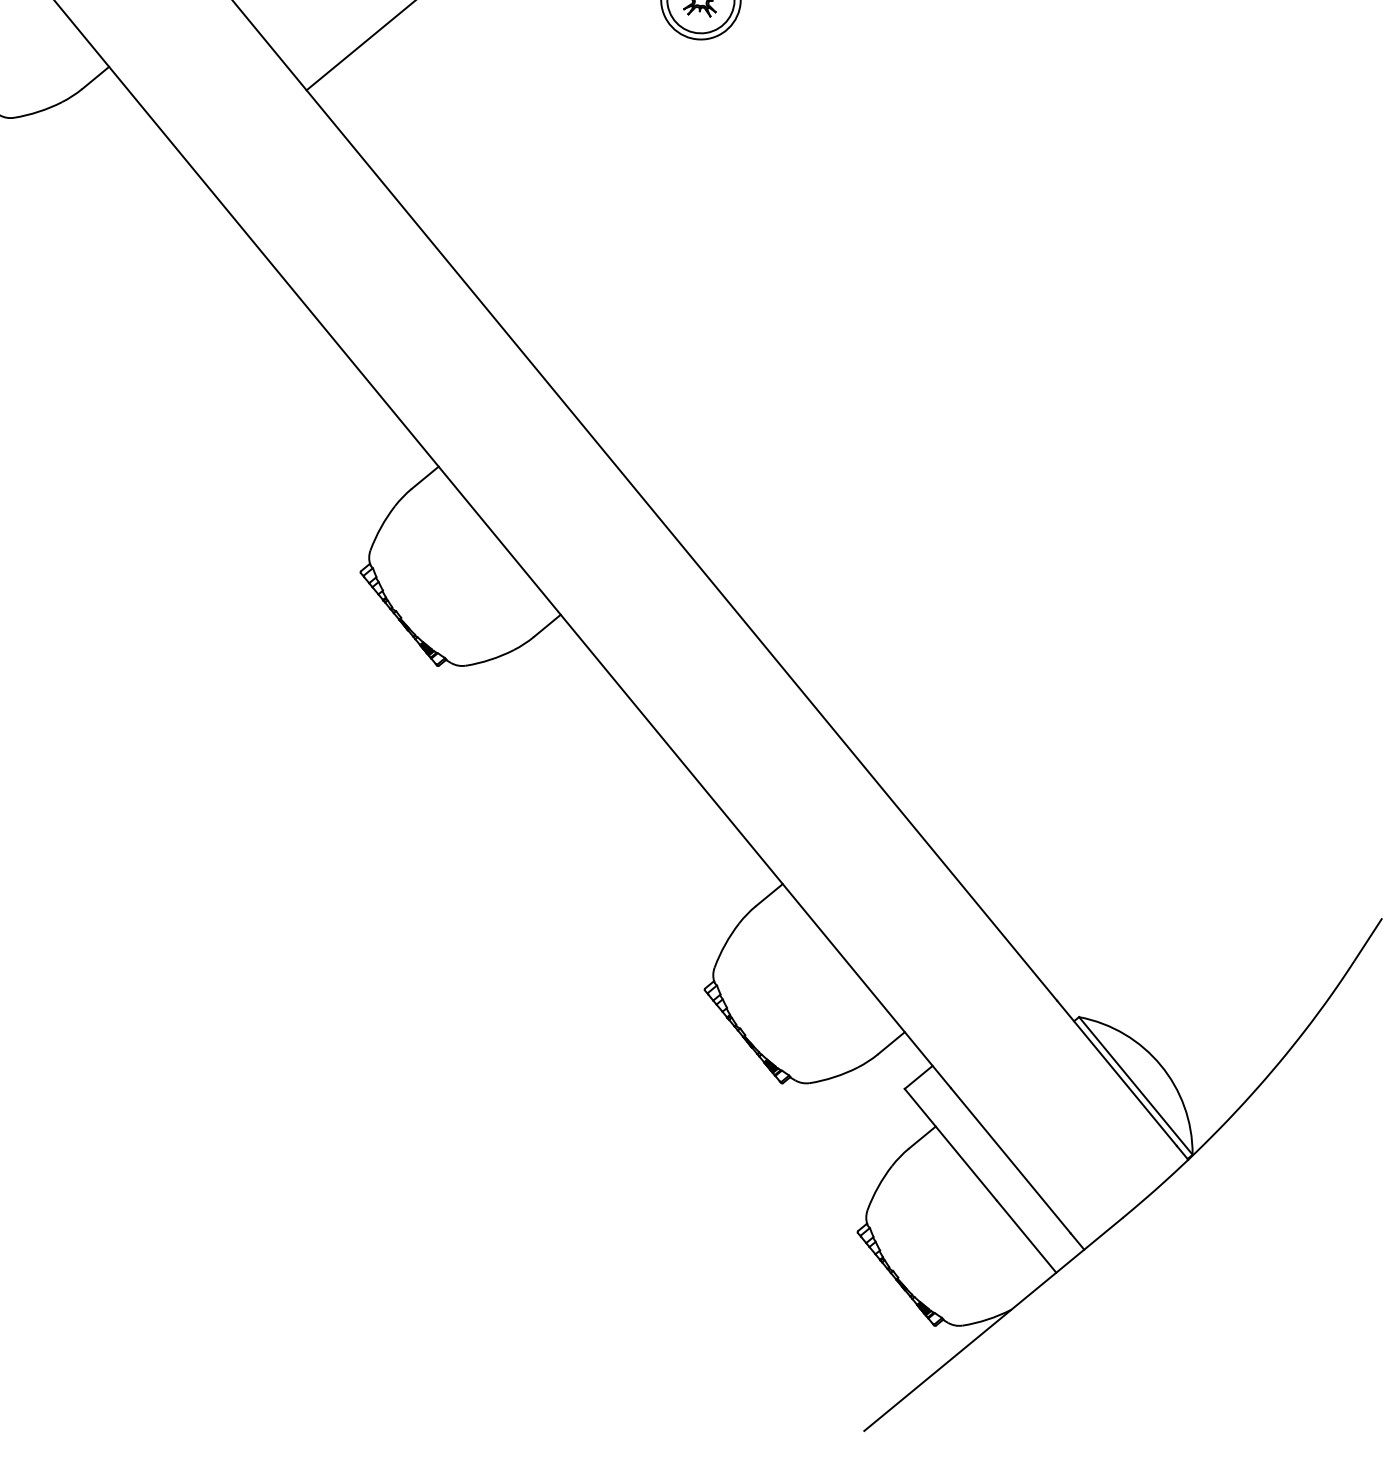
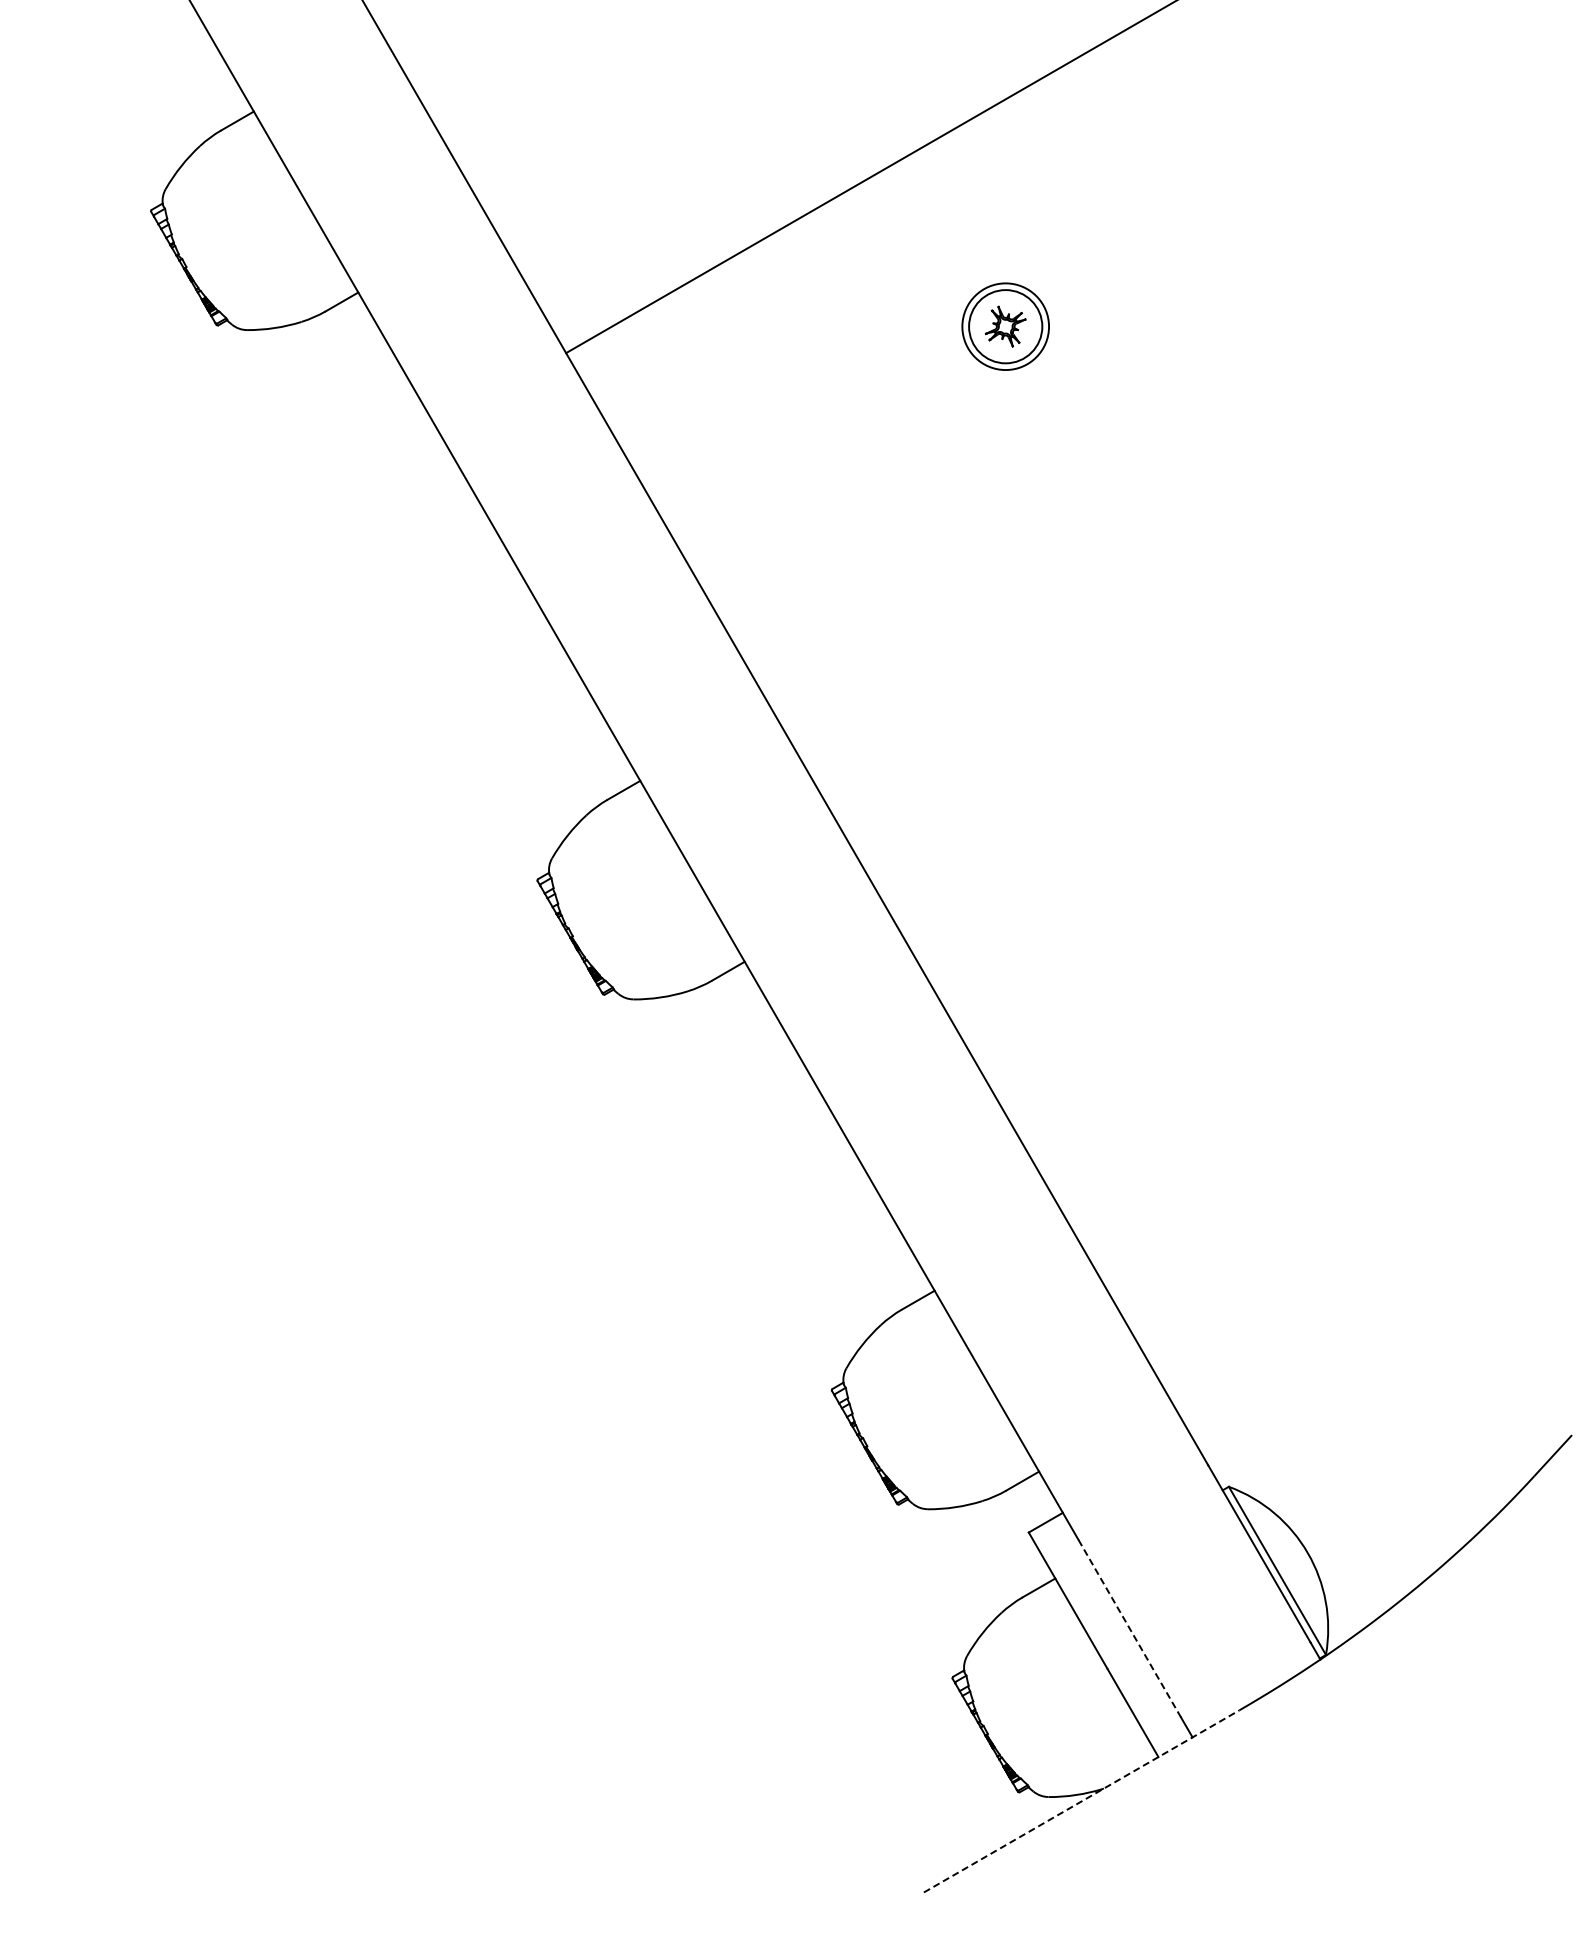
line: (1011, 1161) -> (1130, 1629), solid -> dashed
line: (994, 1324) -> (1082, 1801), solid -> dashed

